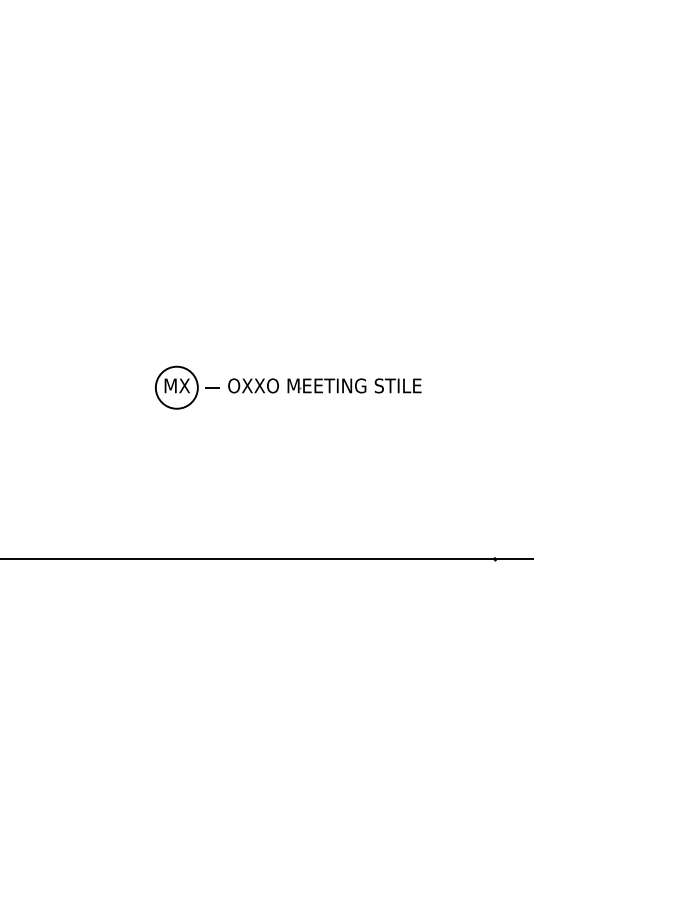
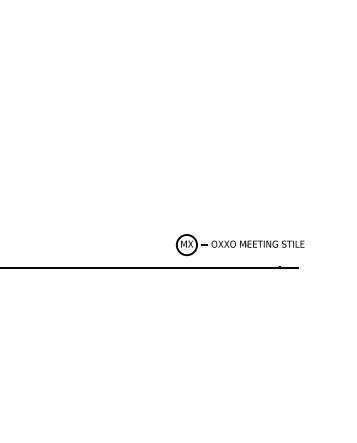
part: (288, 388) -> (240, 245), moved

